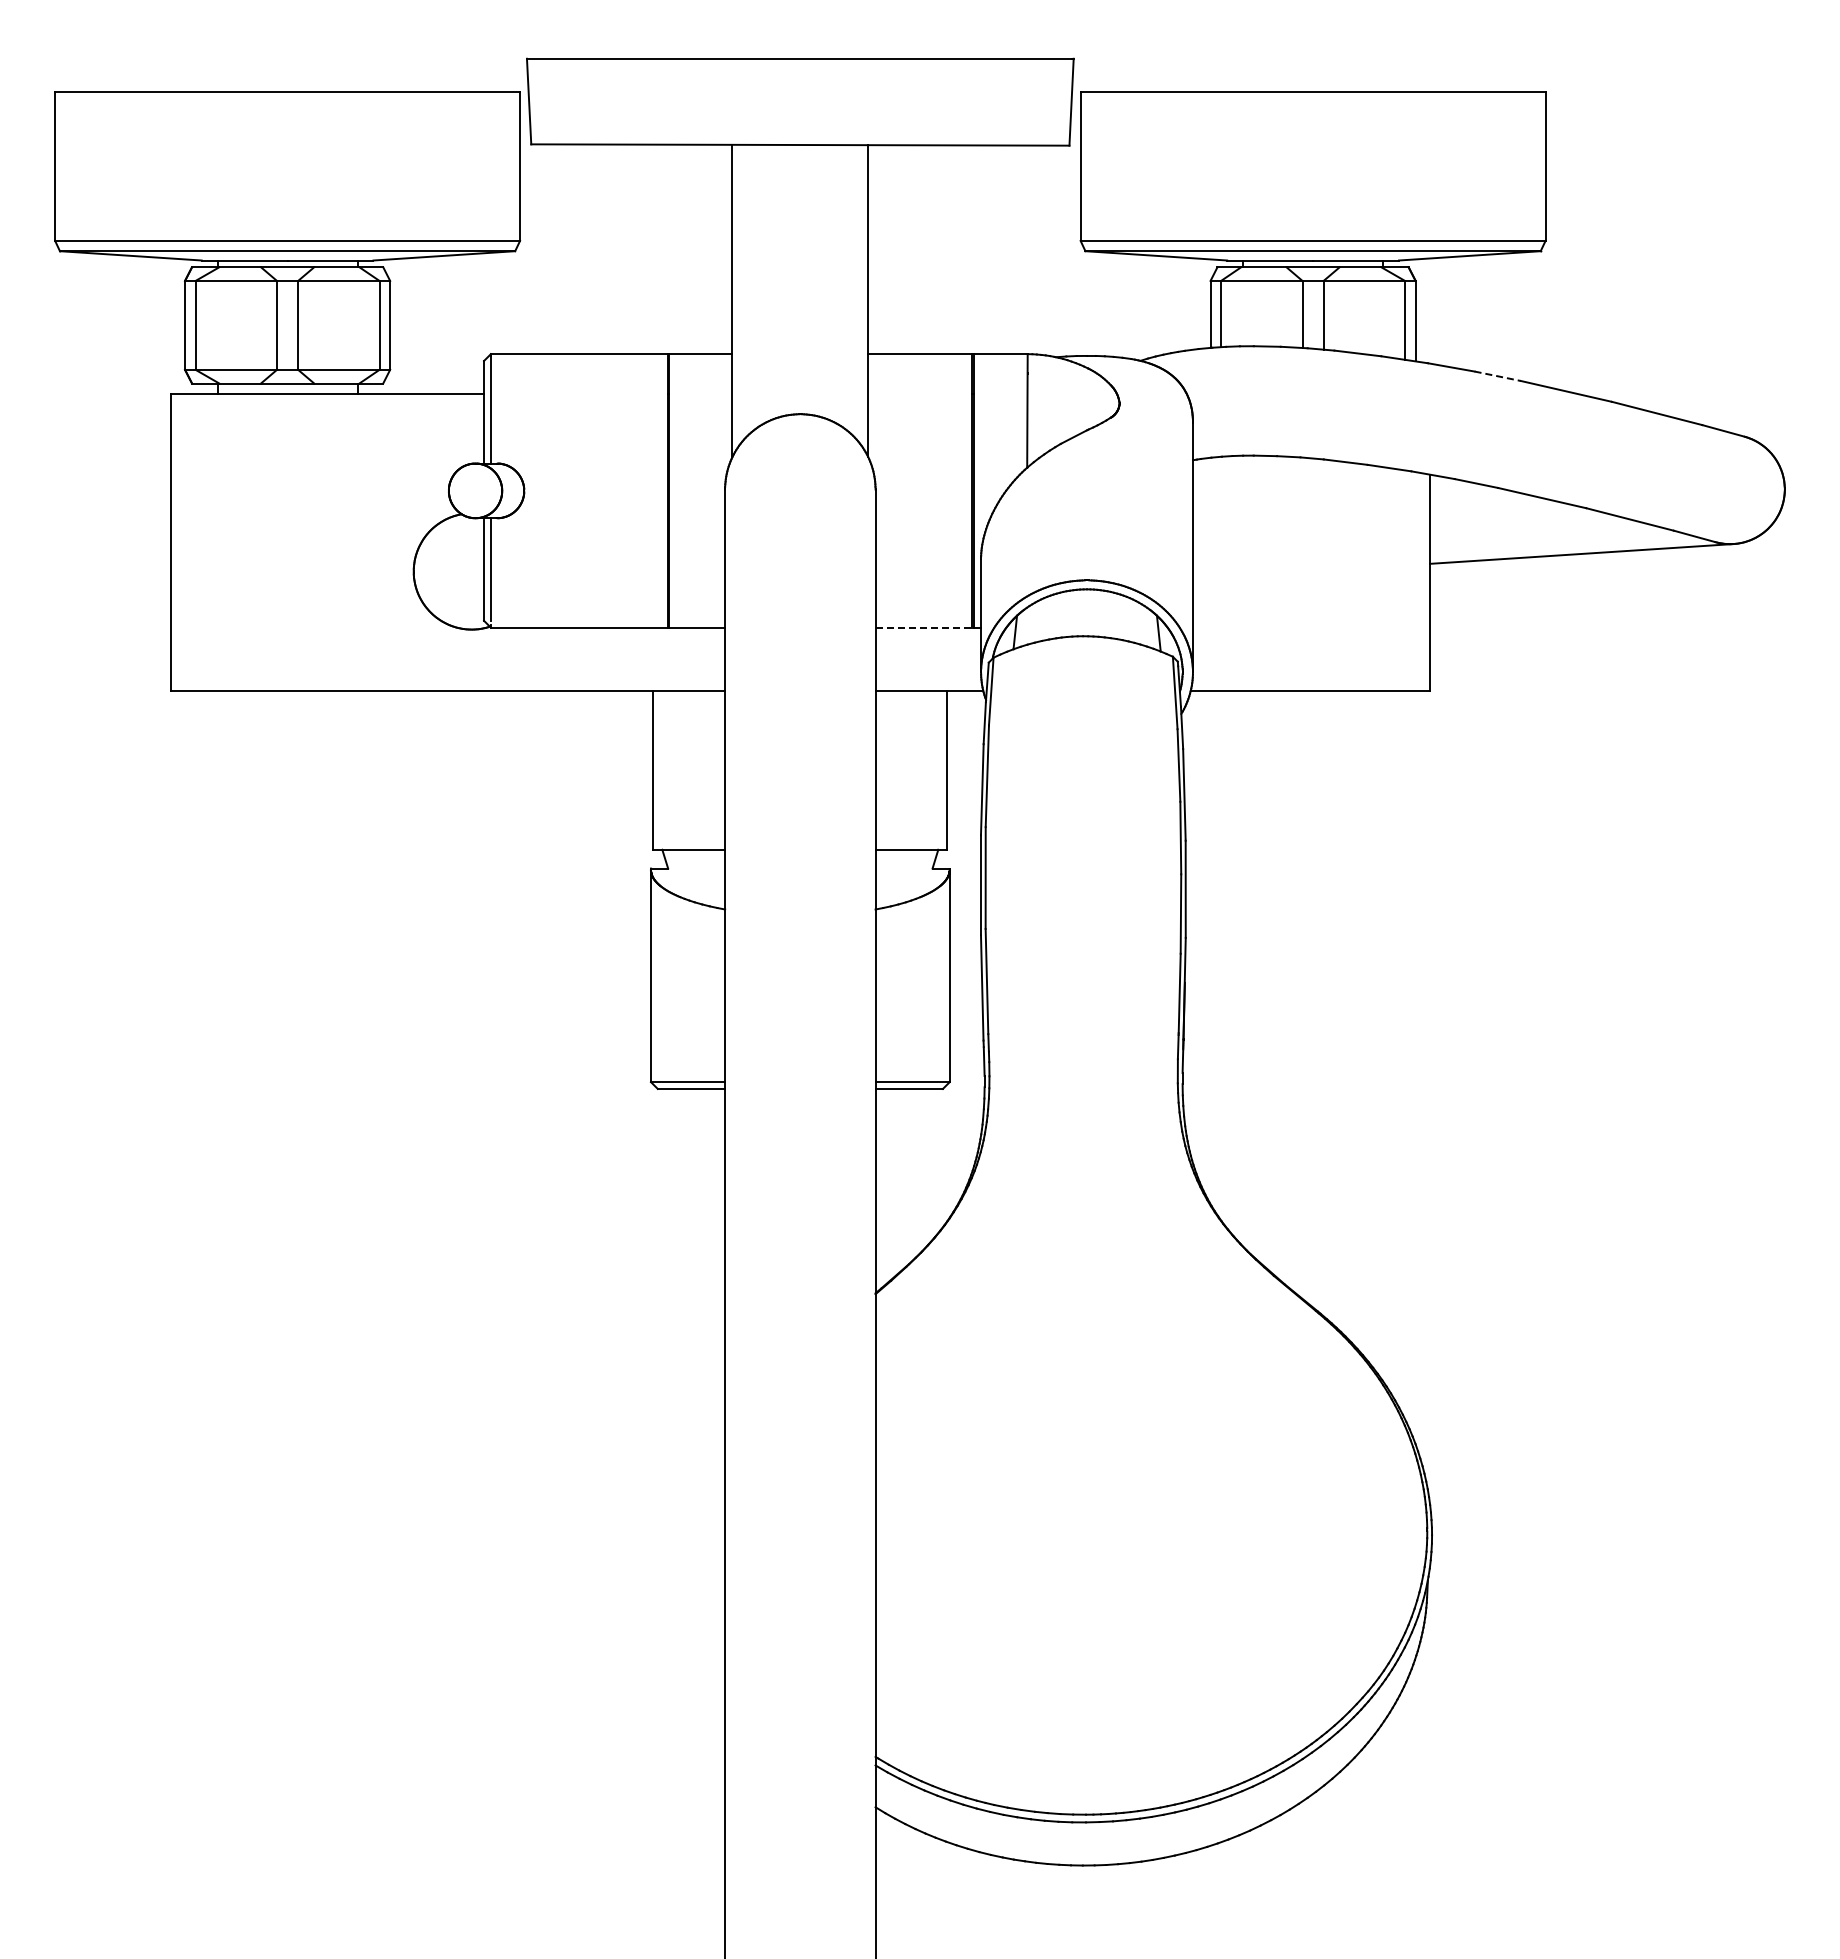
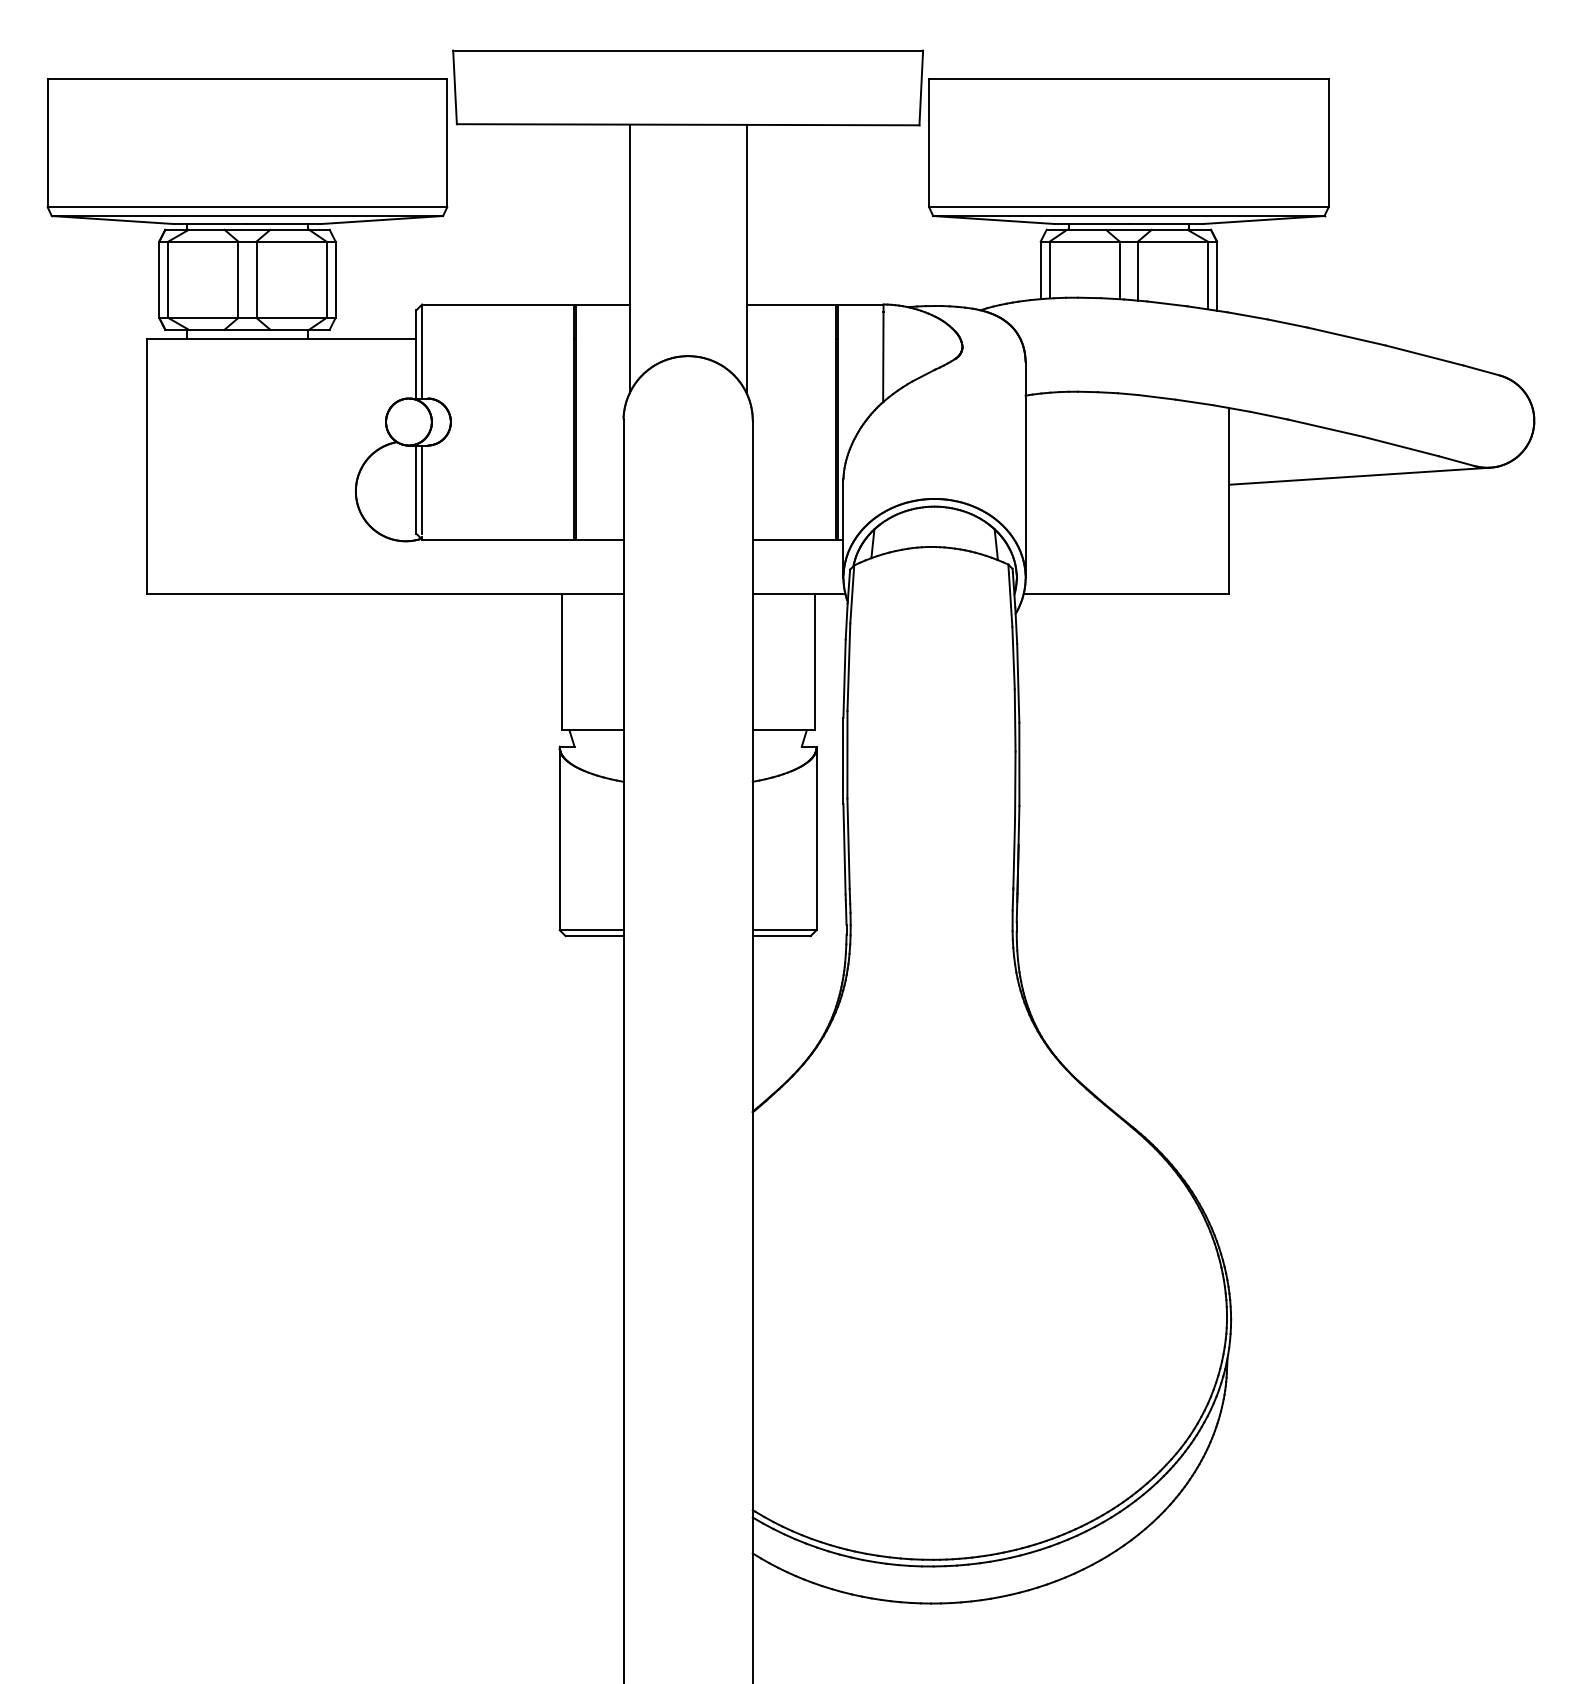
line: (1497, 376) -> (1287, 323), dashed -> solid
line: (924, 627) -> (794, 539), dashed -> solid

